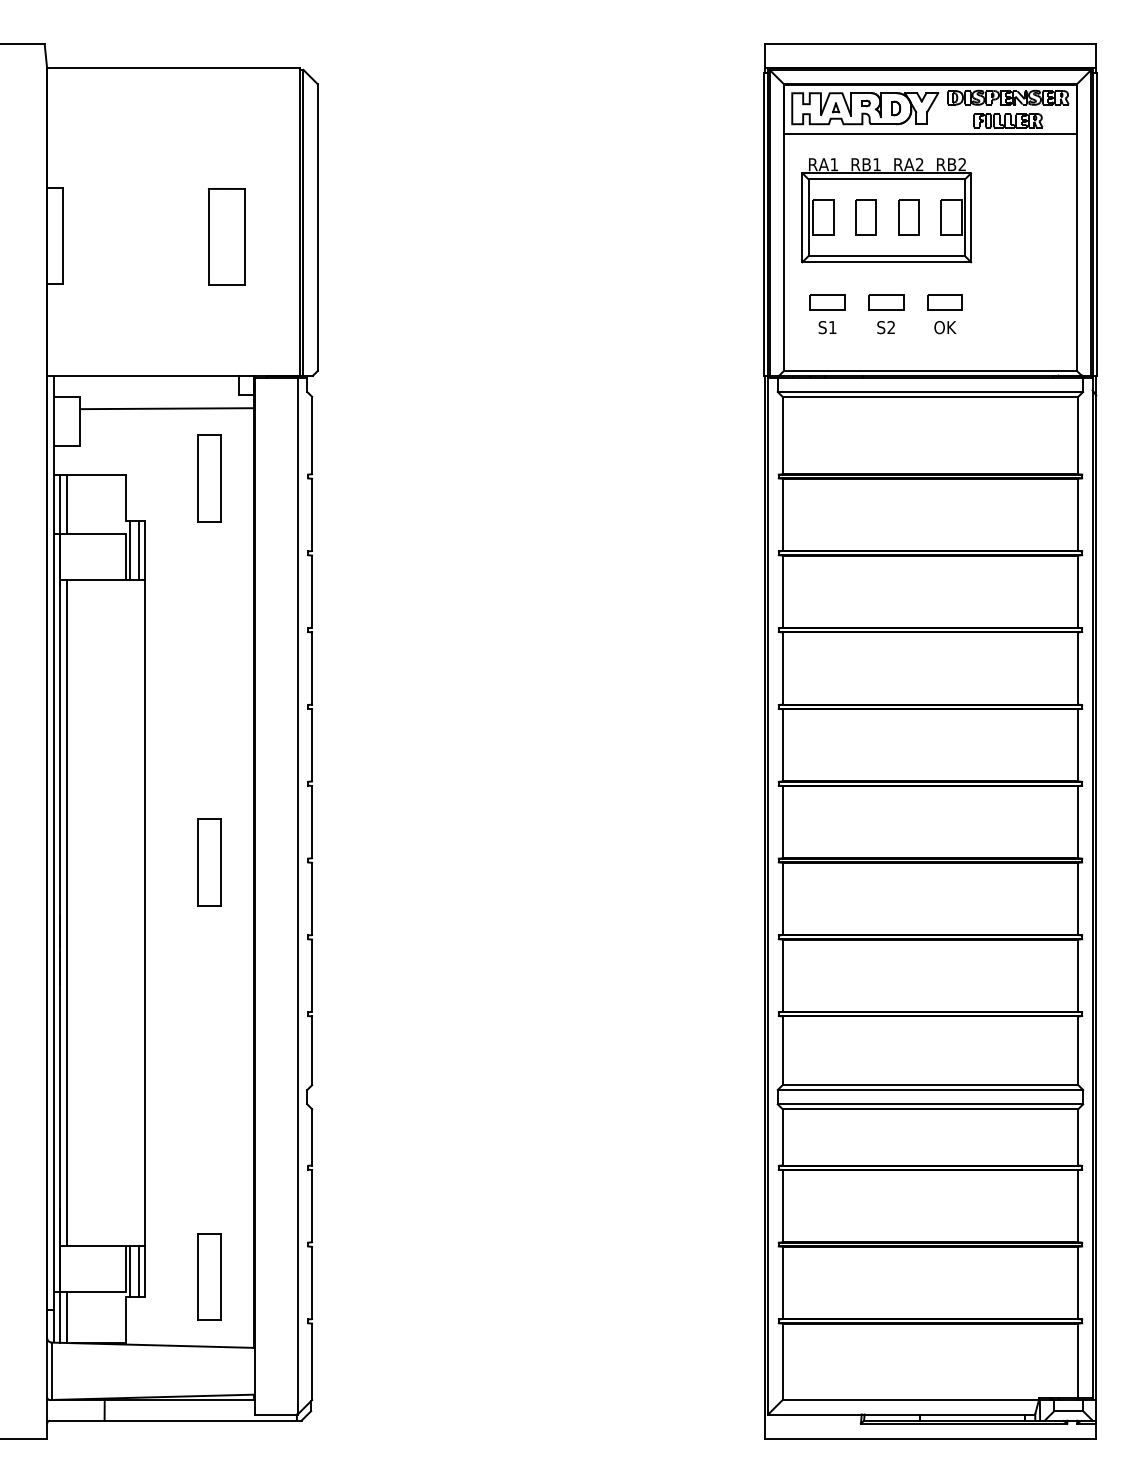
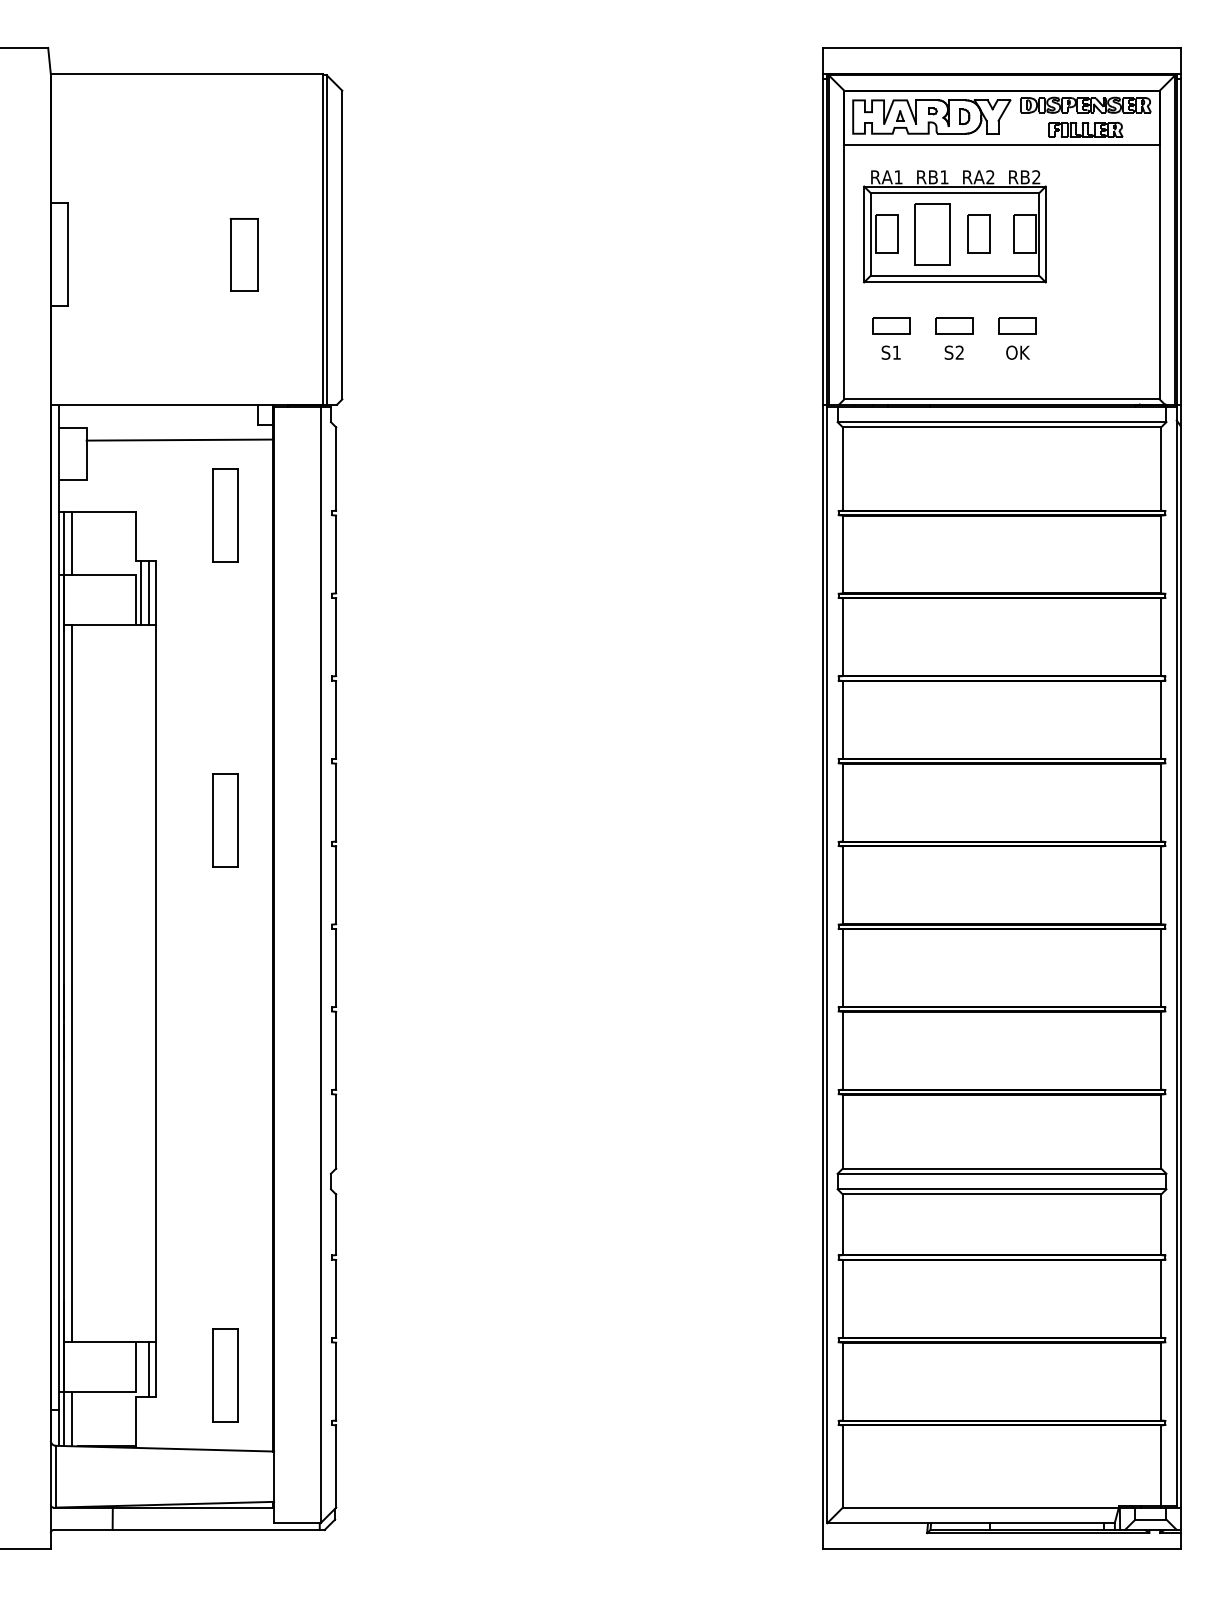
part: (865, 216) -> (932, 233), size x1.6
part: (227, 236) -> (244, 254), size x0.7
part: (209, 862) -> (225, 820), moved
line: (130, 1271) -> (140, 1369), removed

